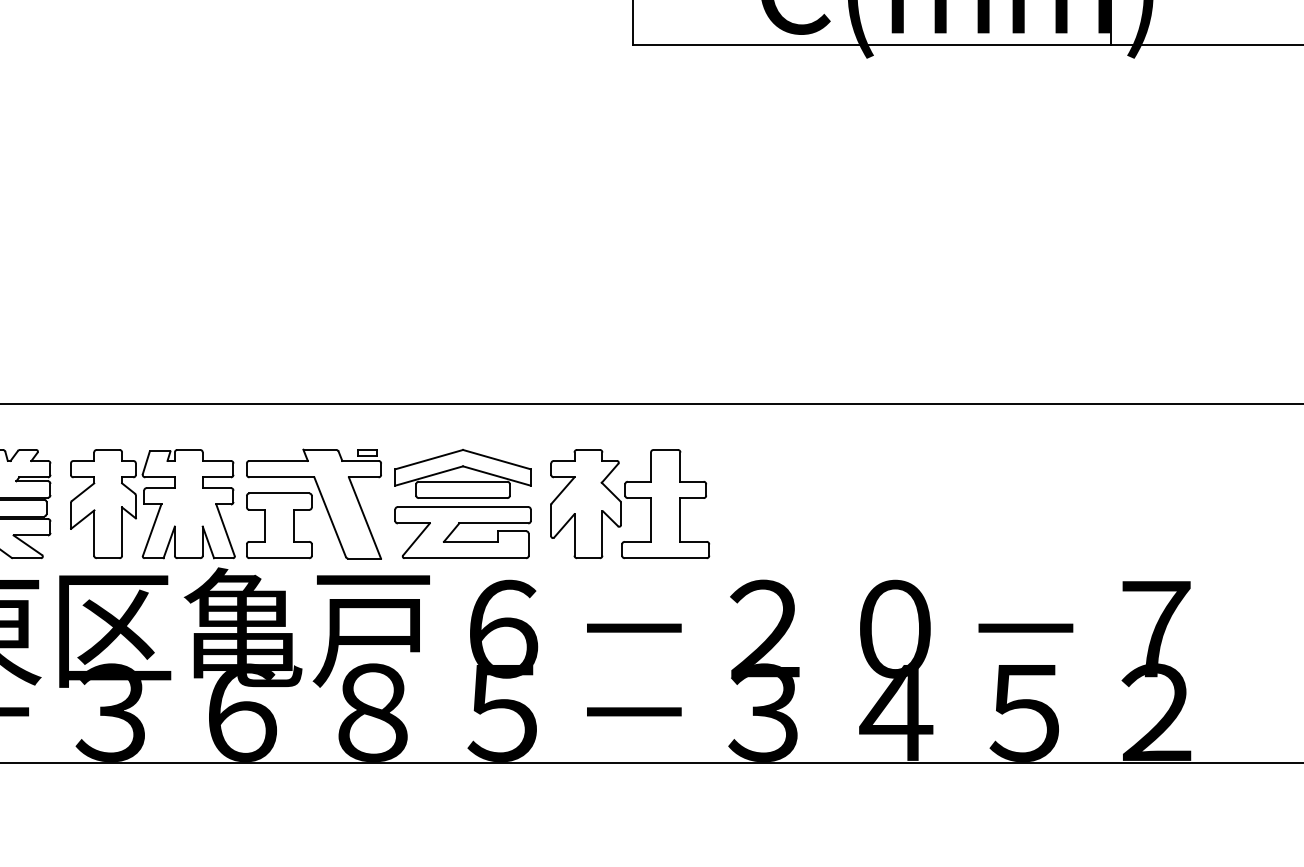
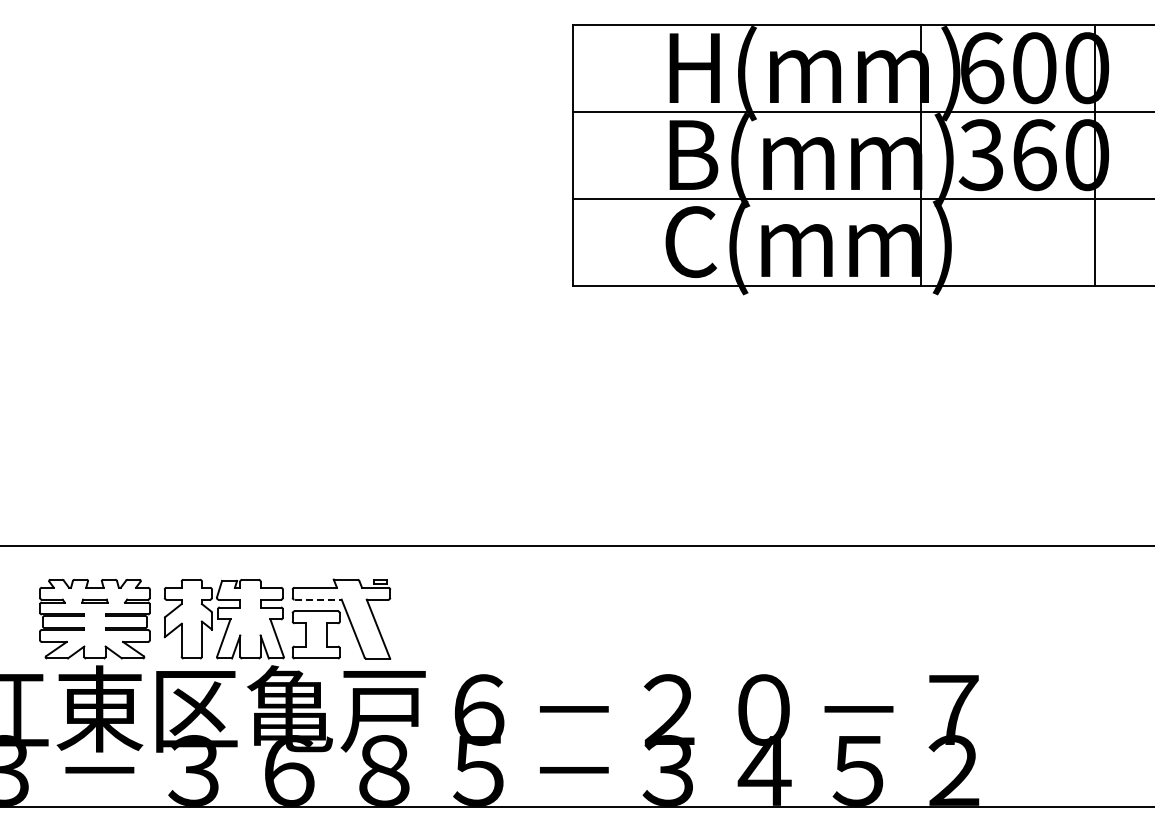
line: (282, 477) -> (318, 599), solid -> dashed
part: (462, 503) -> (449, 618), removed
part: (630, 504) -> (571, 619), removed

